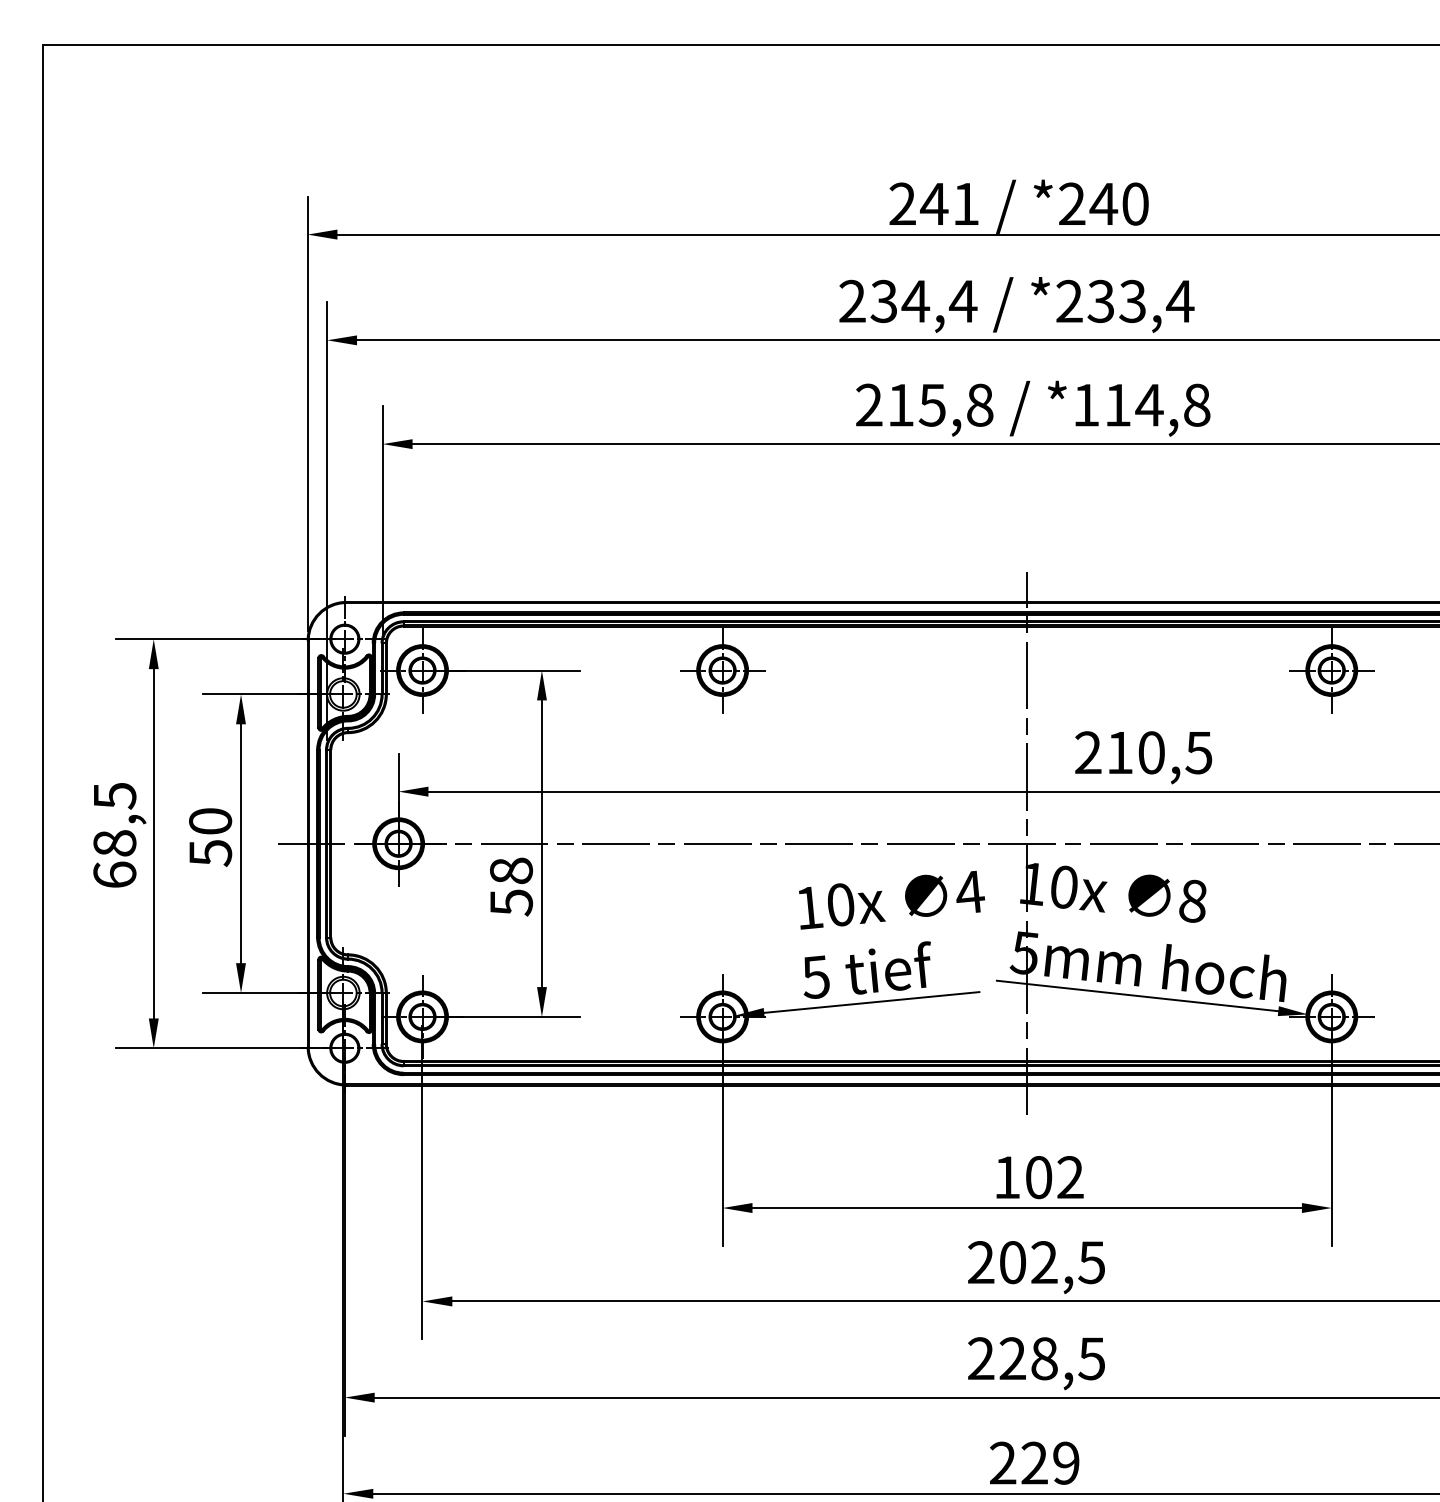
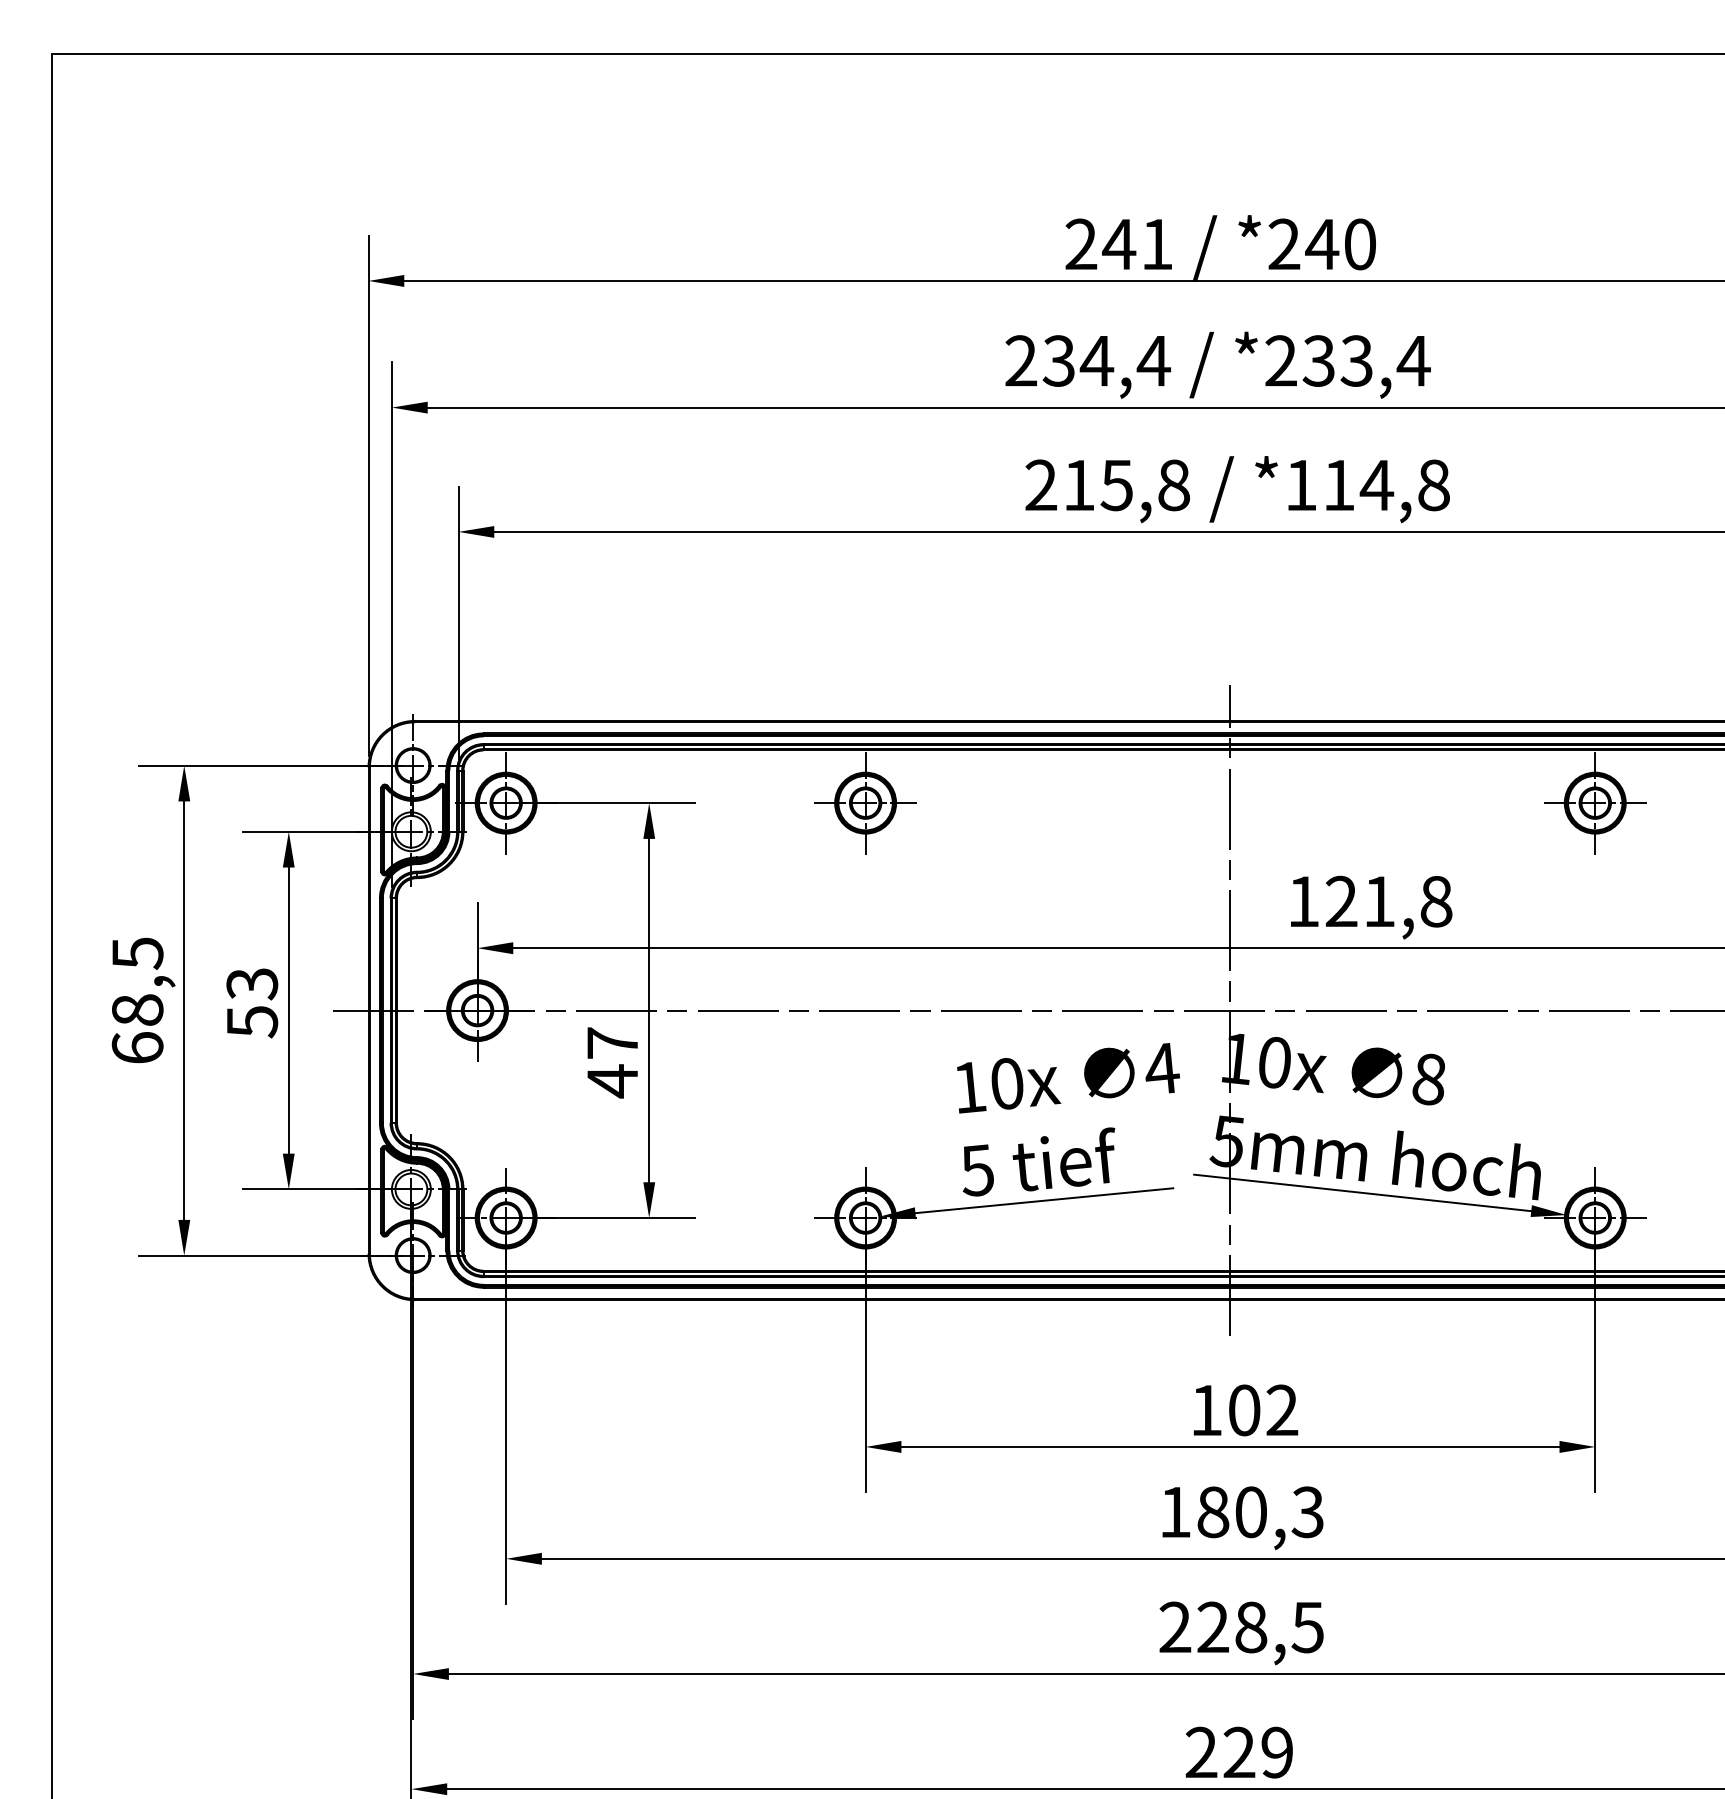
text: (1143, 752) -> (1369, 901), 210,5 -> 121,8
text: (210, 821) -> (252, 983), 50 -> 53
text: (511, 887) -> (612, 1062), 58 -> 47
text: (1036, 1262) -> (1241, 1512), 202,5 -> 180,3

